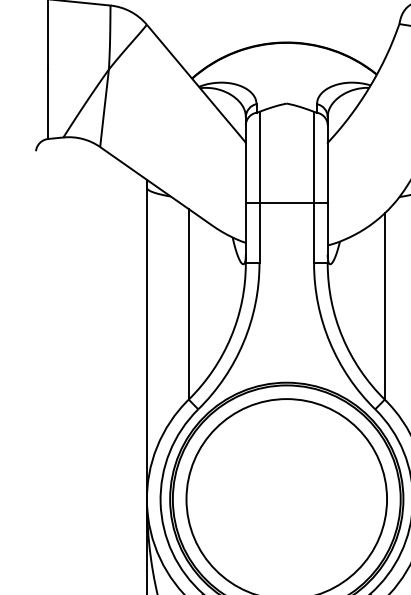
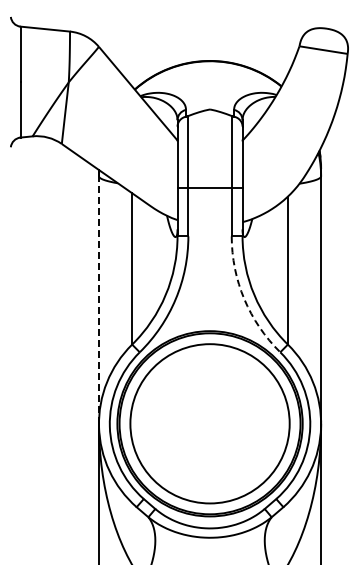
arc: (330, 342) -> (244, 299), solid -> dashed
line: (146, 344) -> (98, 300), solid -> dashed

